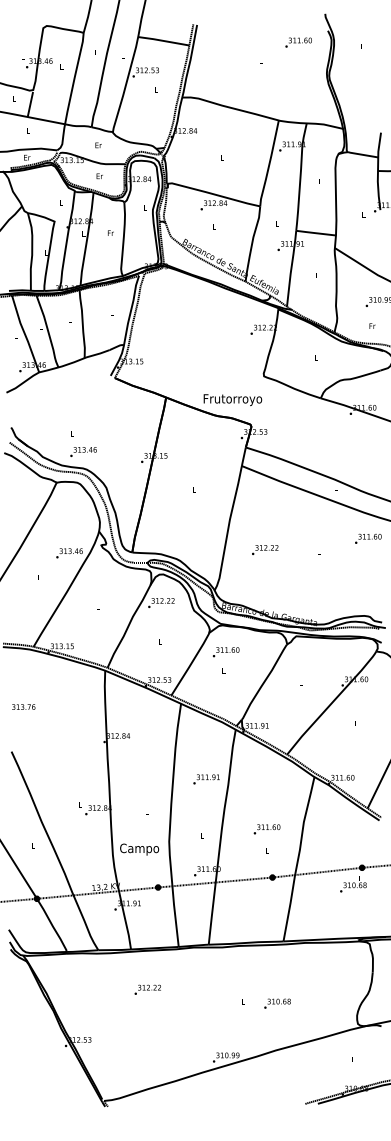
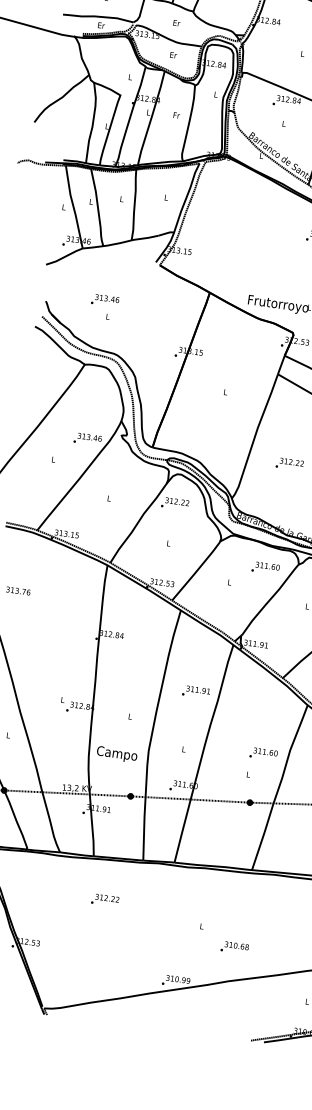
text: (83, 451) -> (105, 300), moved
text: (225, 652) -> (265, 568), moved
text: (266, 829) -> (263, 754), moved
text: (277, 1003) -> (234, 947), moved

